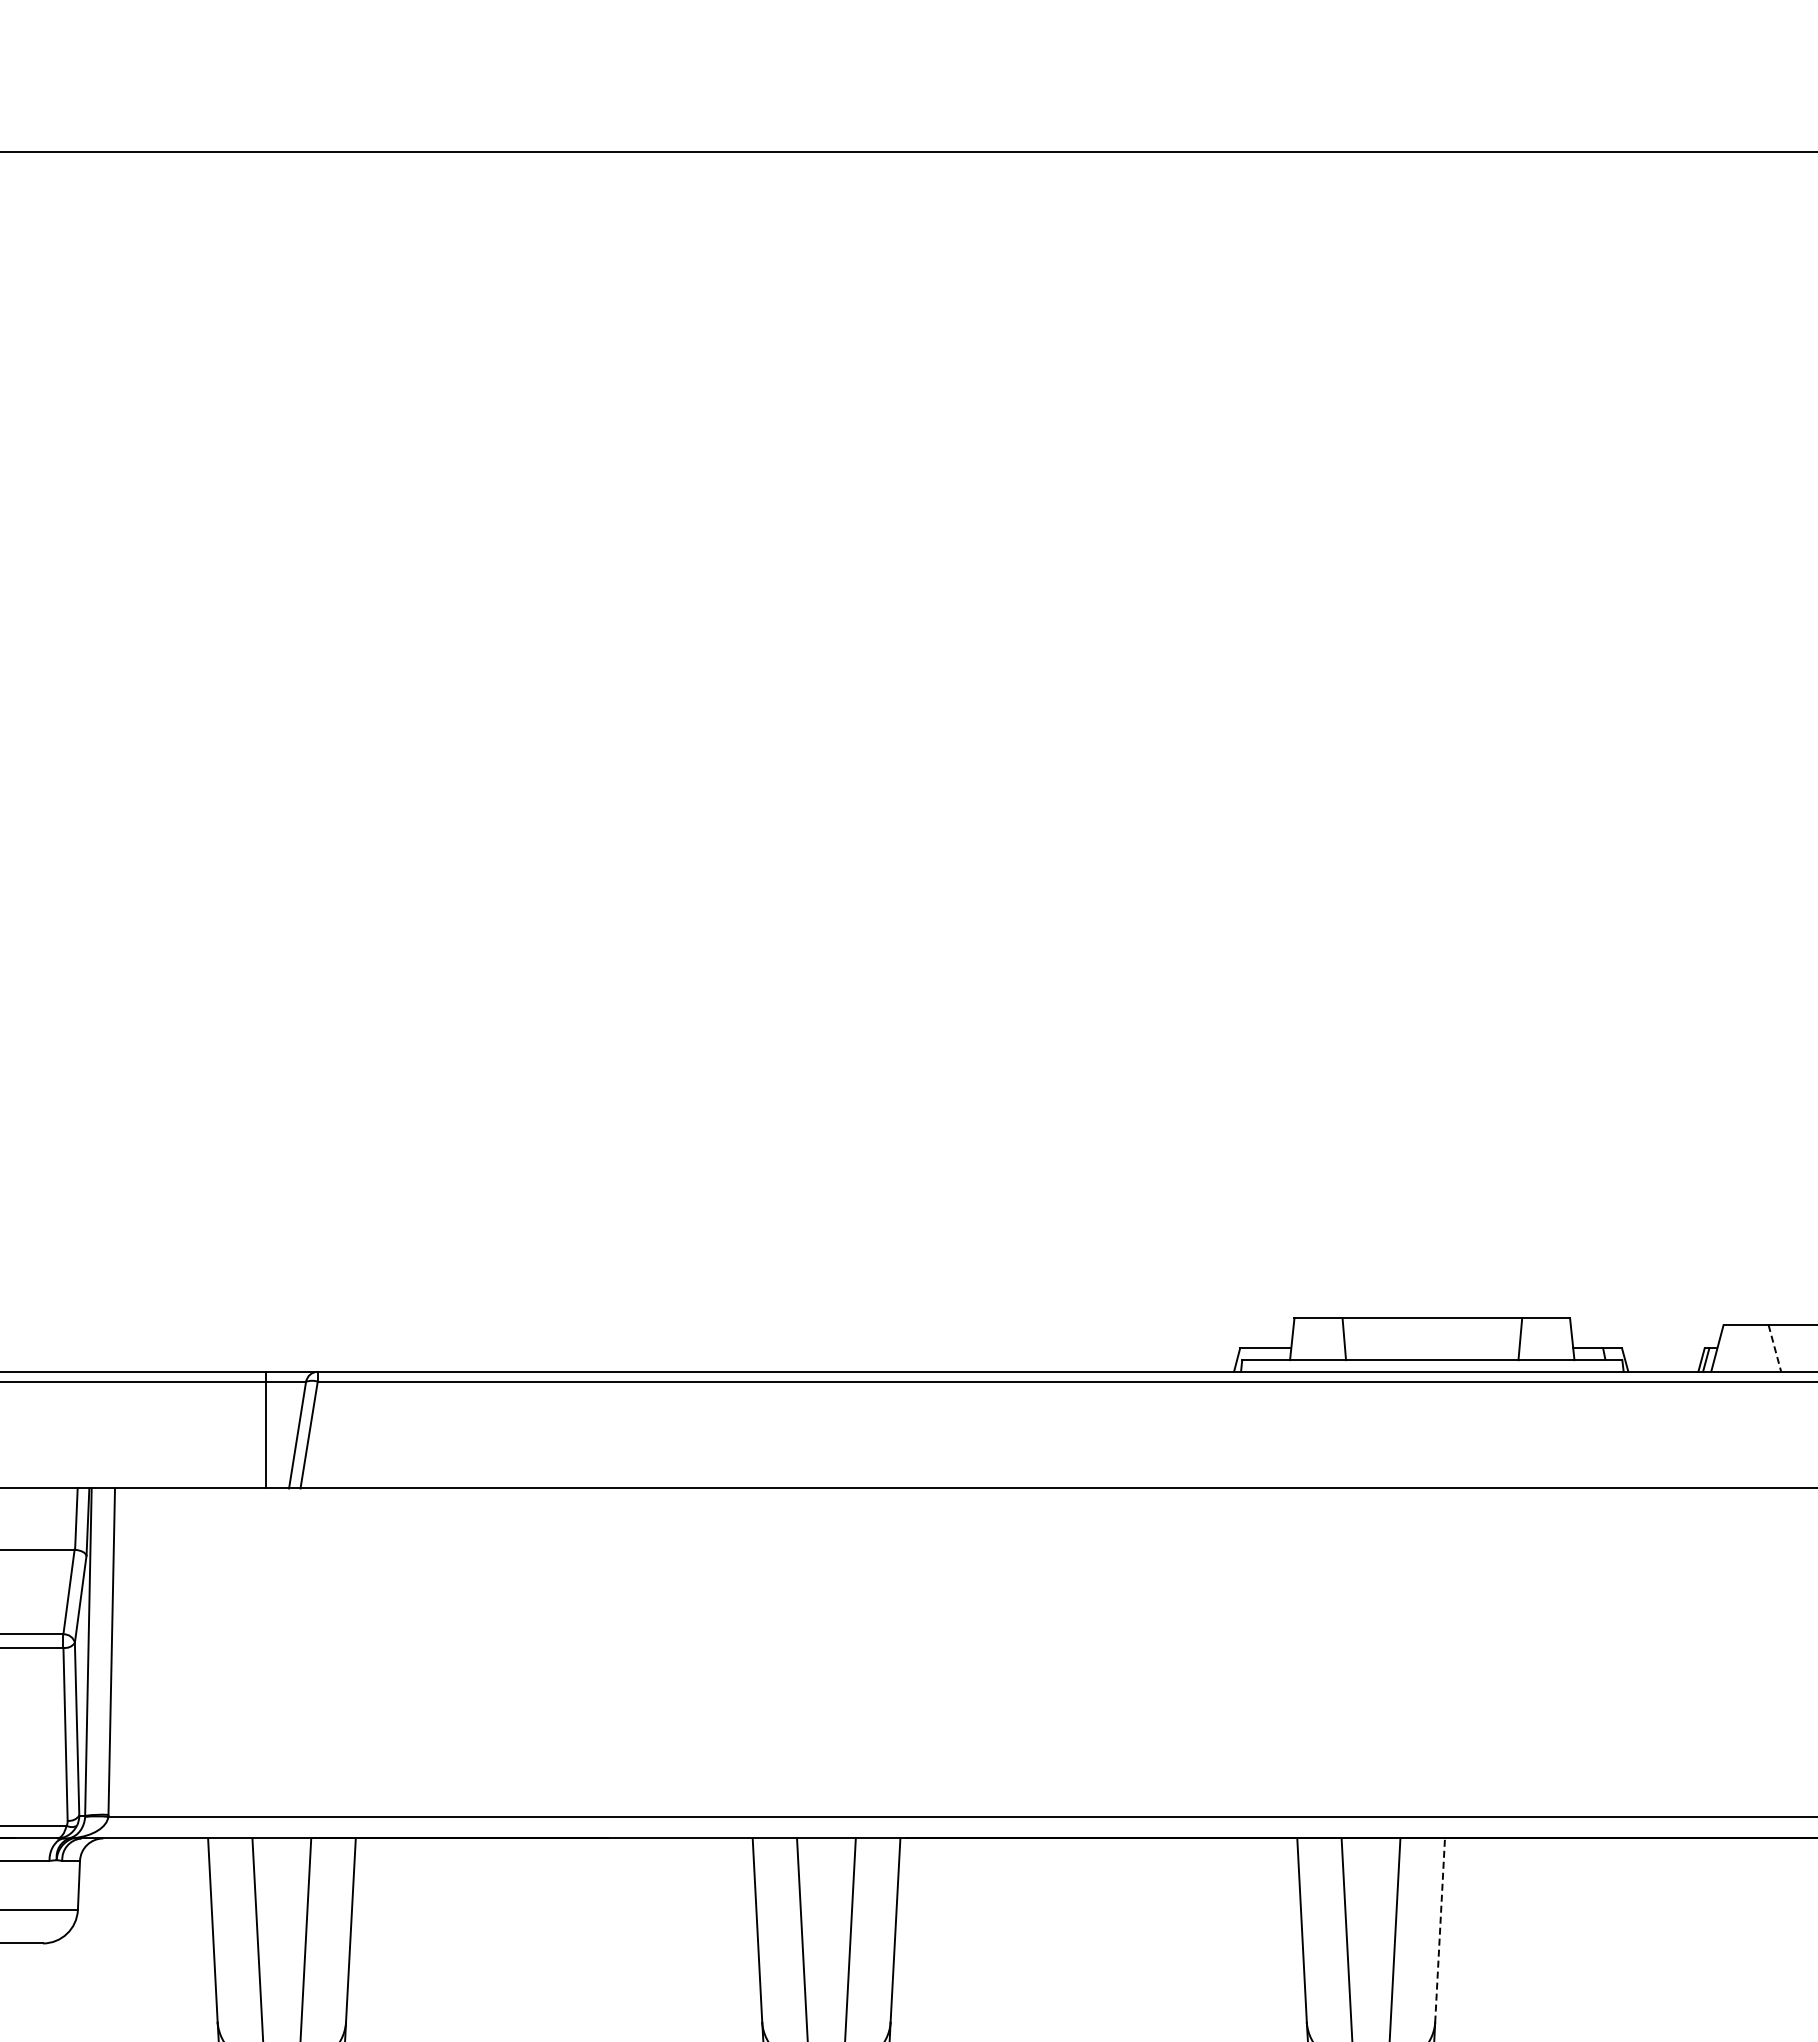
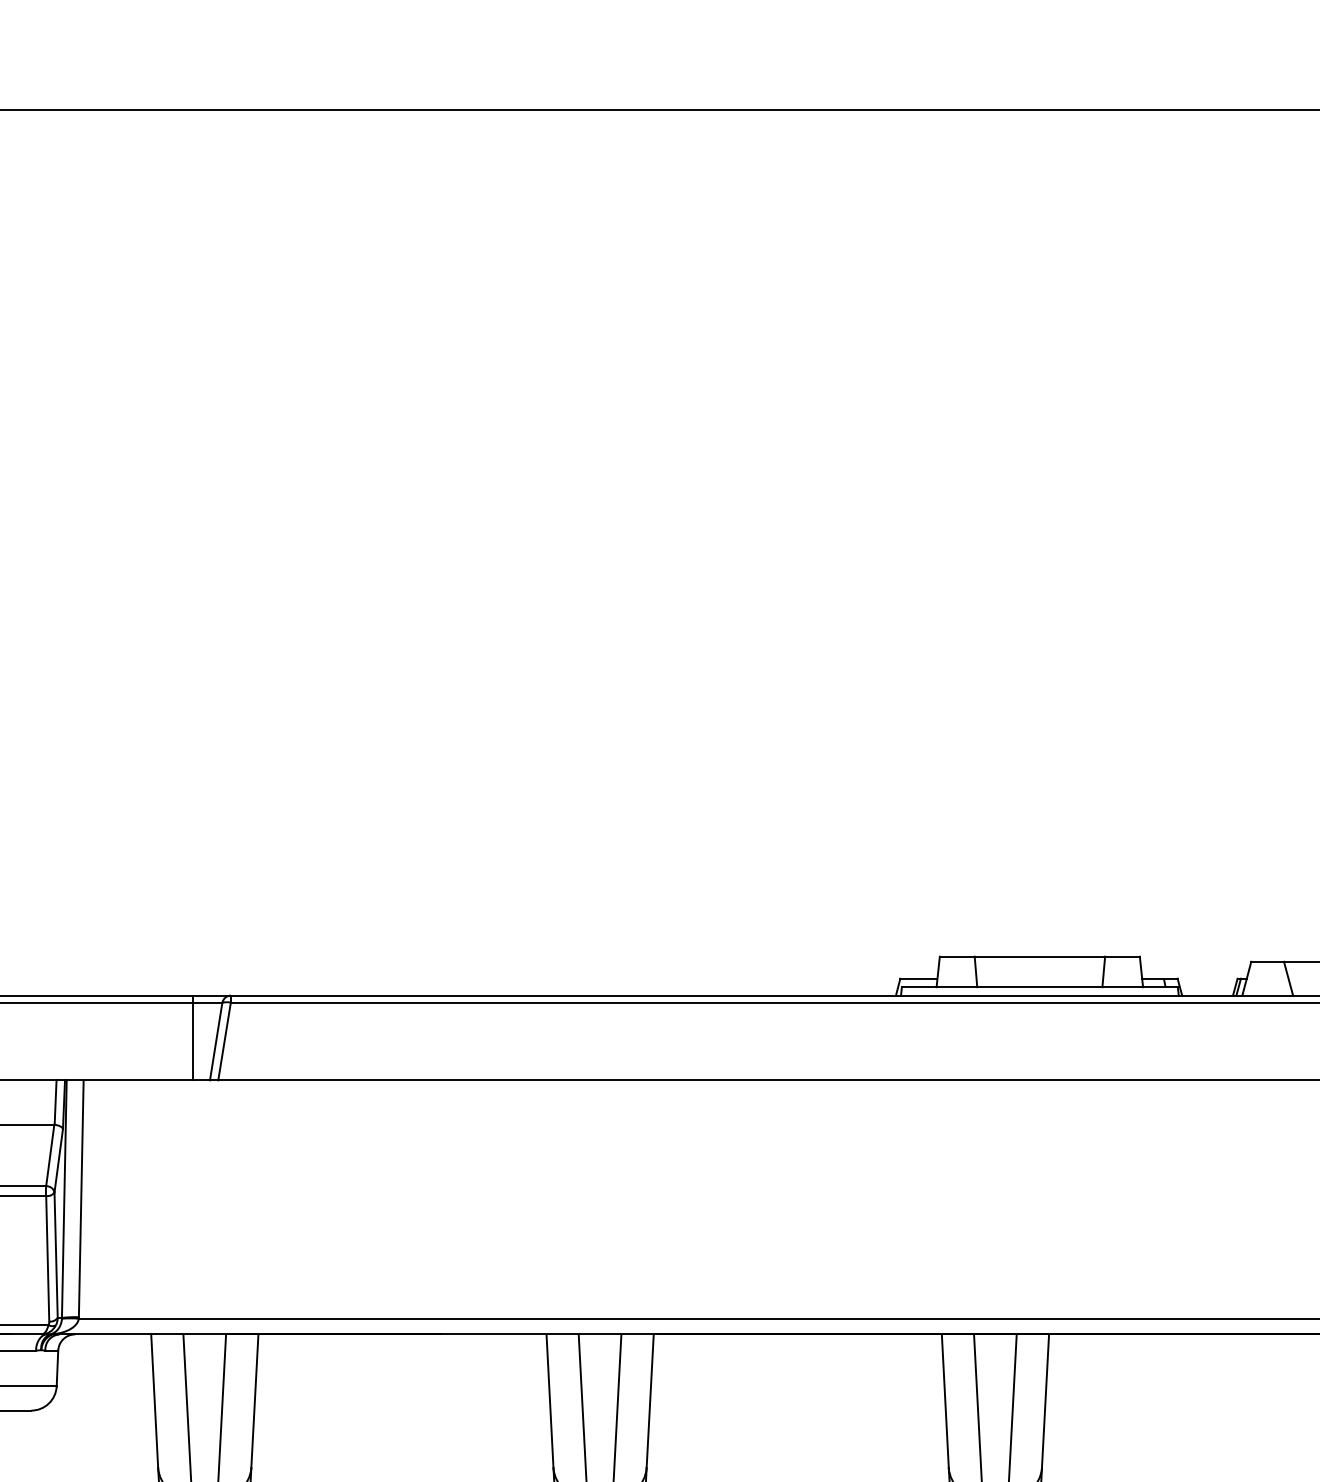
line: (1775, 1348) -> (1288, 978), dashed -> solid
line: (1440, 1930) -> (1045, 1401), dashed -> solid

